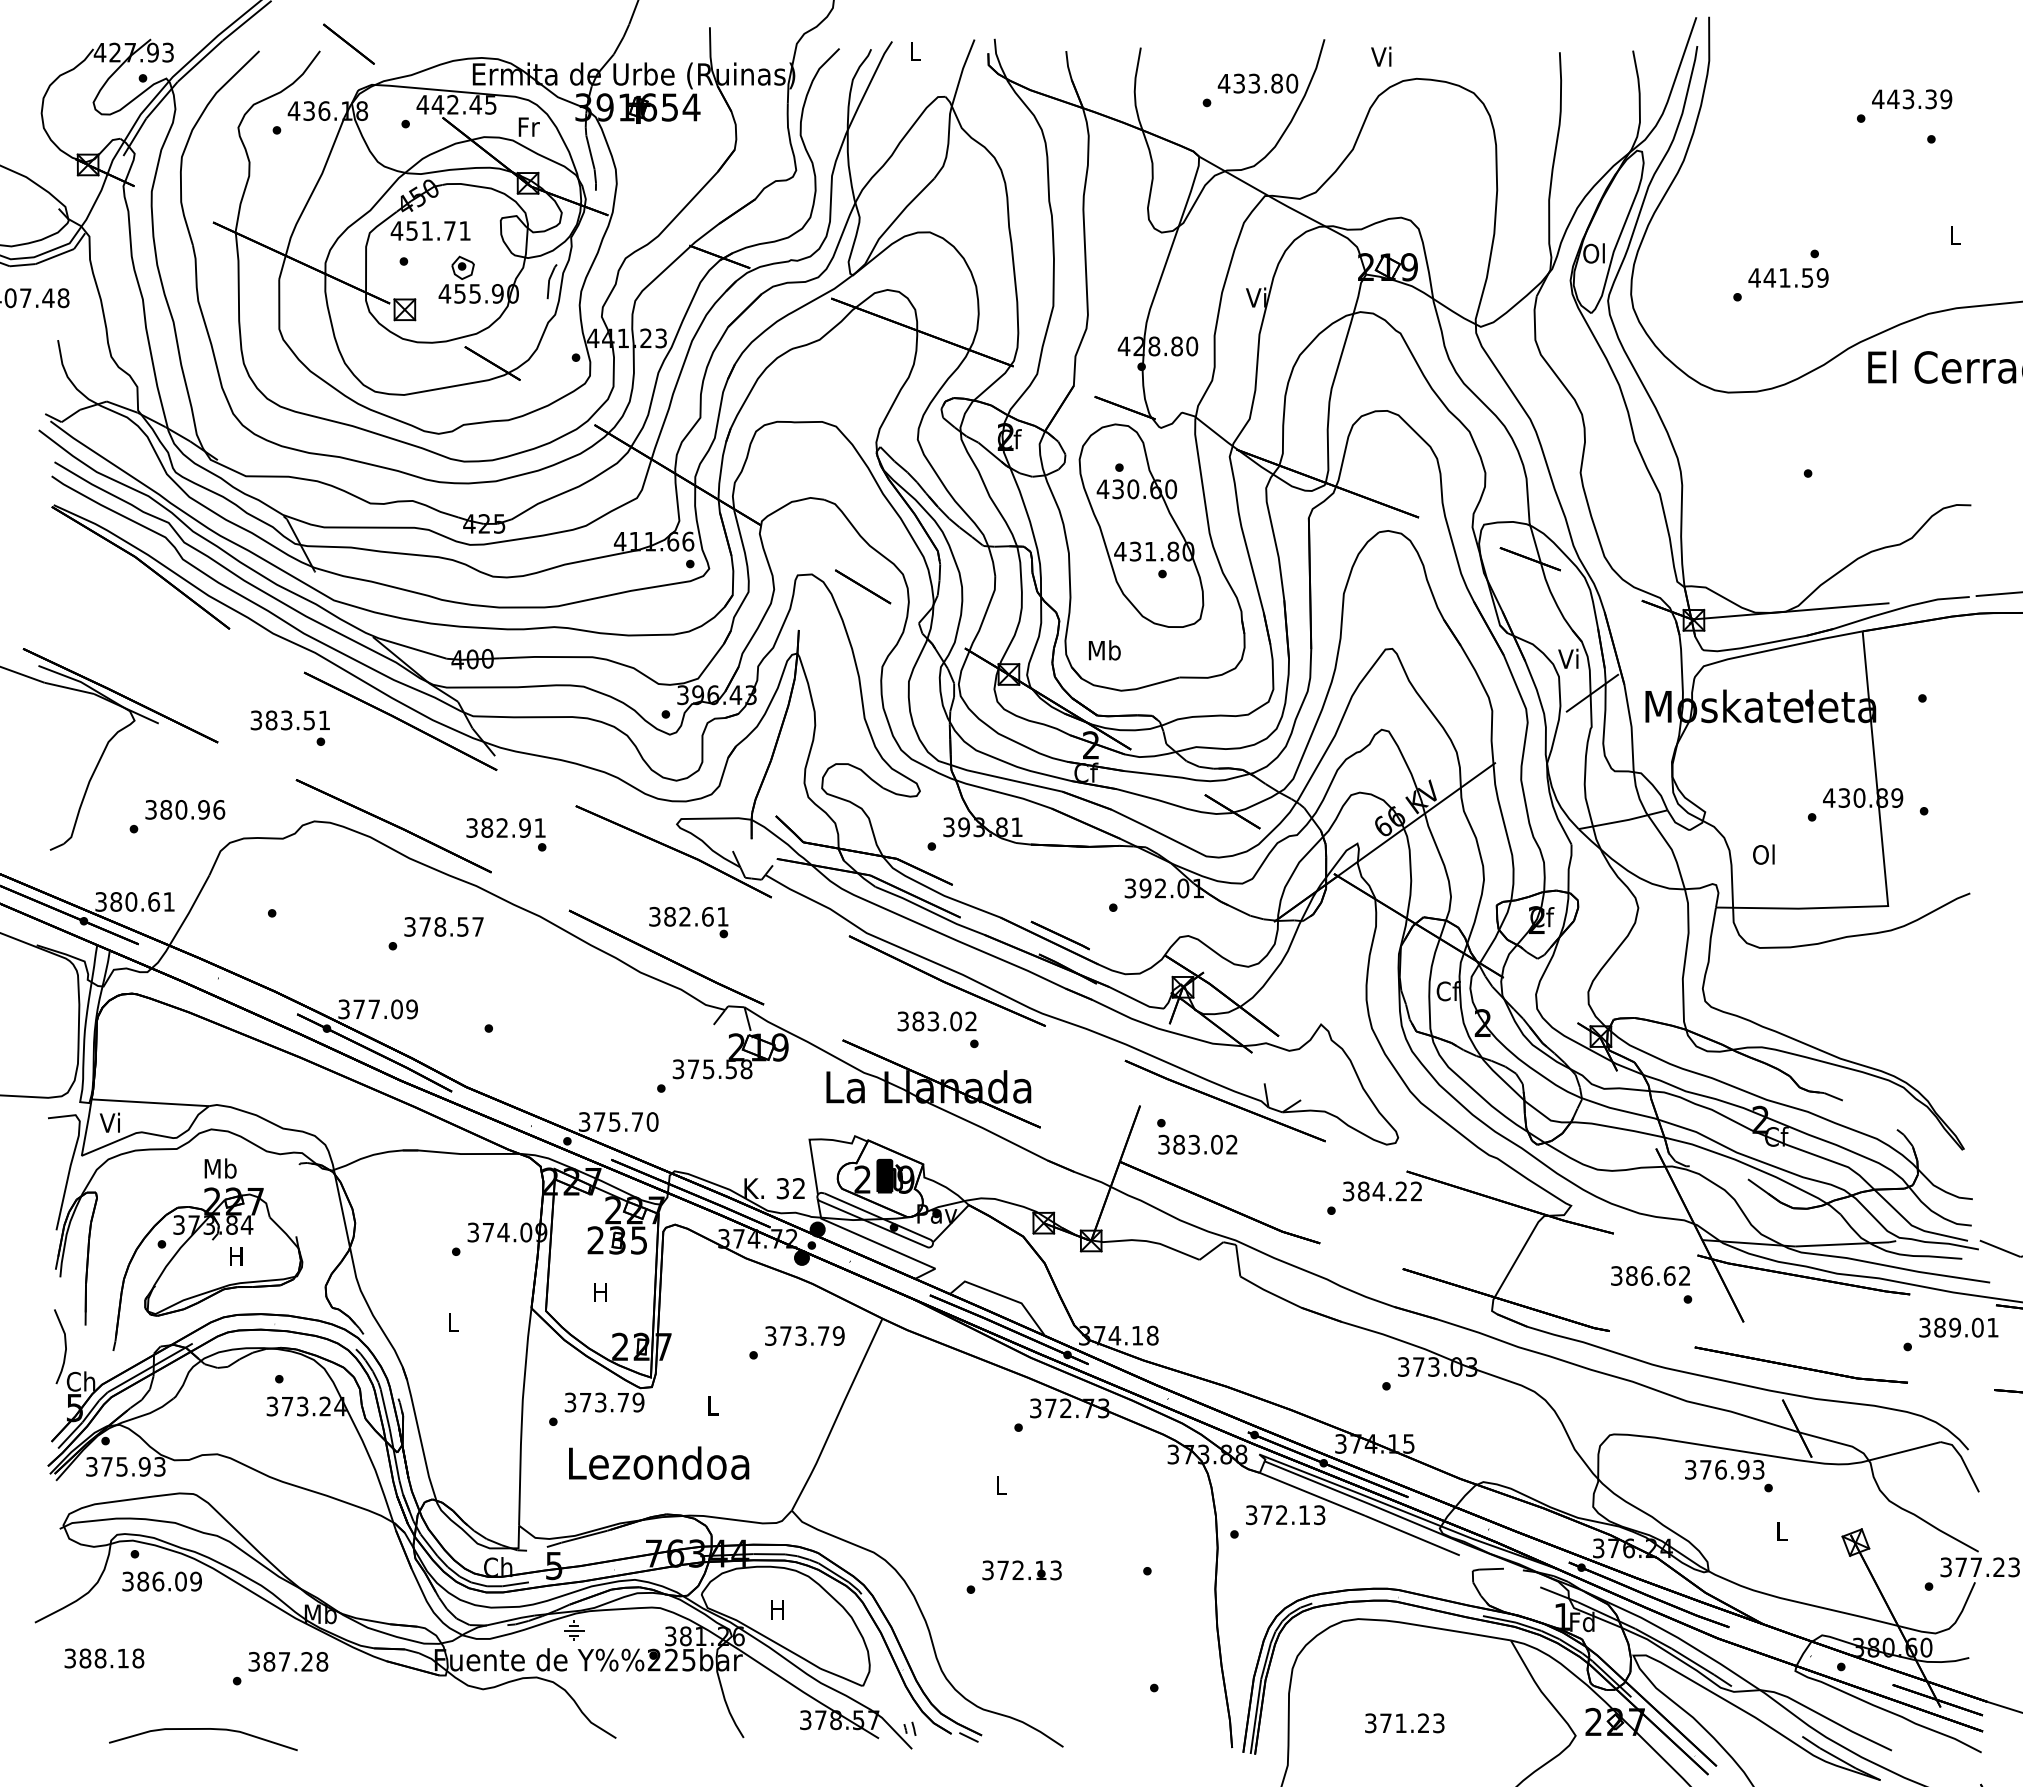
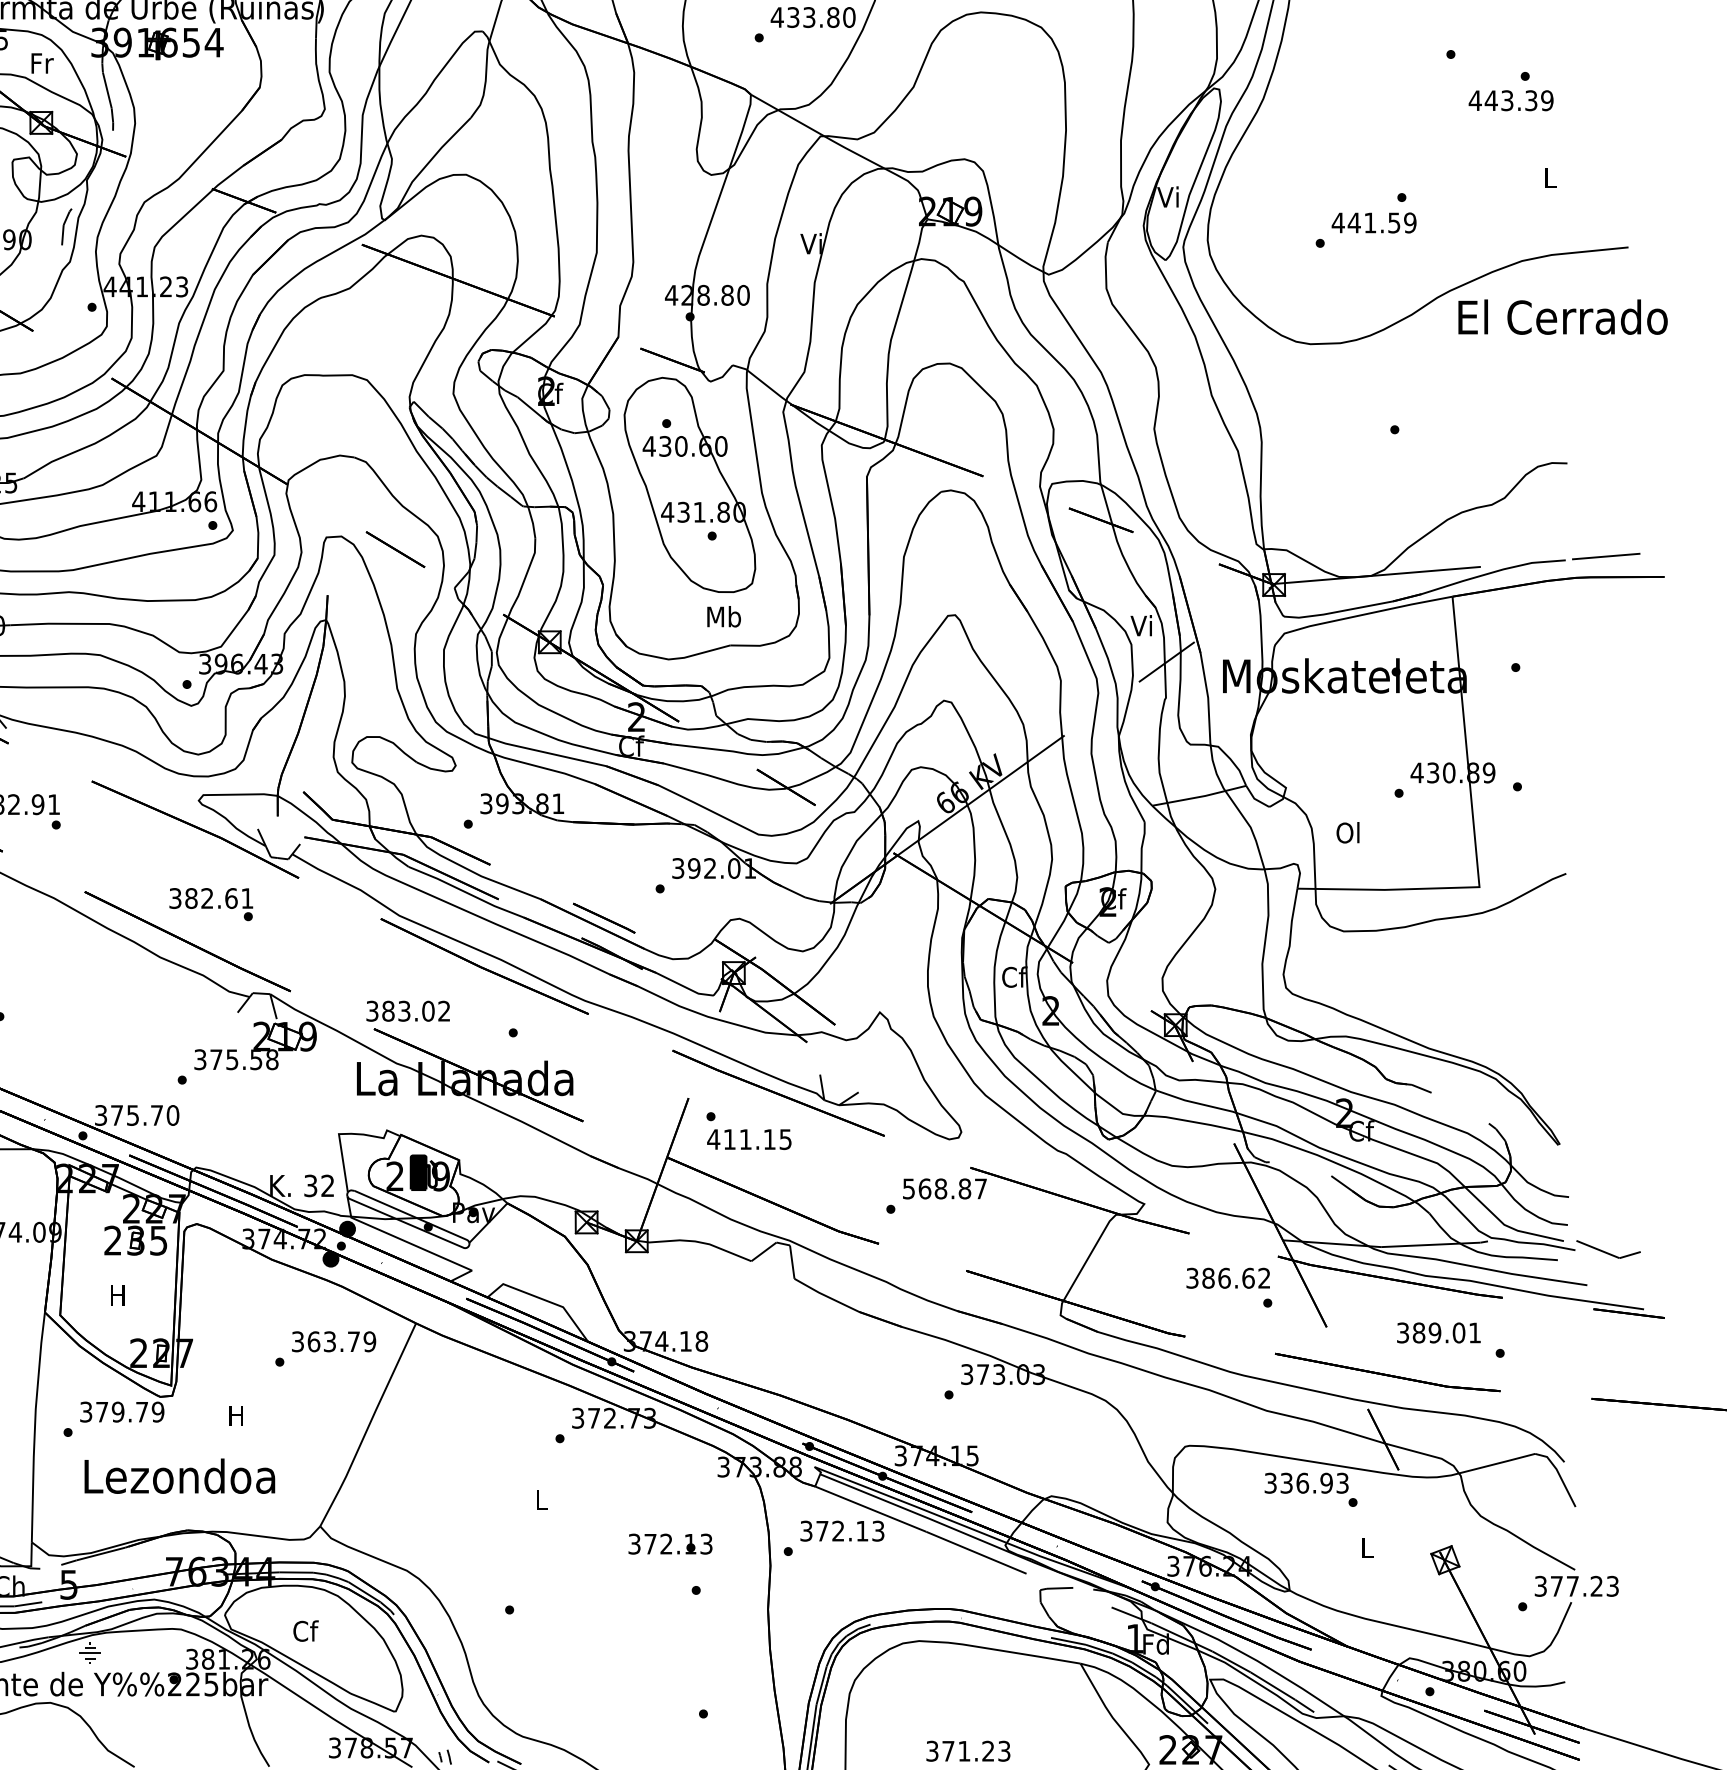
text: (1912, 99) -> (1511, 100), moved
text: (1593, 253) -> (1167, 197), Ol -> Vi
text: (1104, 650) -> (723, 616), moved
text: (936, 1021) -> (407, 1011), moved
text: (1197, 1144) -> (749, 1139), 383.02 -> 411.15
text: (1382, 1191) -> (944, 1188), 384.22 -> 568.87
text: (1958, 1327) -> (1438, 1332), moved
text: (785, 1335) -> (313, 1341), 373.79 -> 363.79
text: (600, 1402) -> (117, 1412), 373.79 -> 379.79
text: (712, 1405) -> (236, 1415), L -> H
text: (1705, 1469) -> (1286, 1482), 376.93 -> 336.93
text: (1021, 1570) -> (669, 1544), moved
text: (778, 1609) -> (306, 1630), H -> Cf

